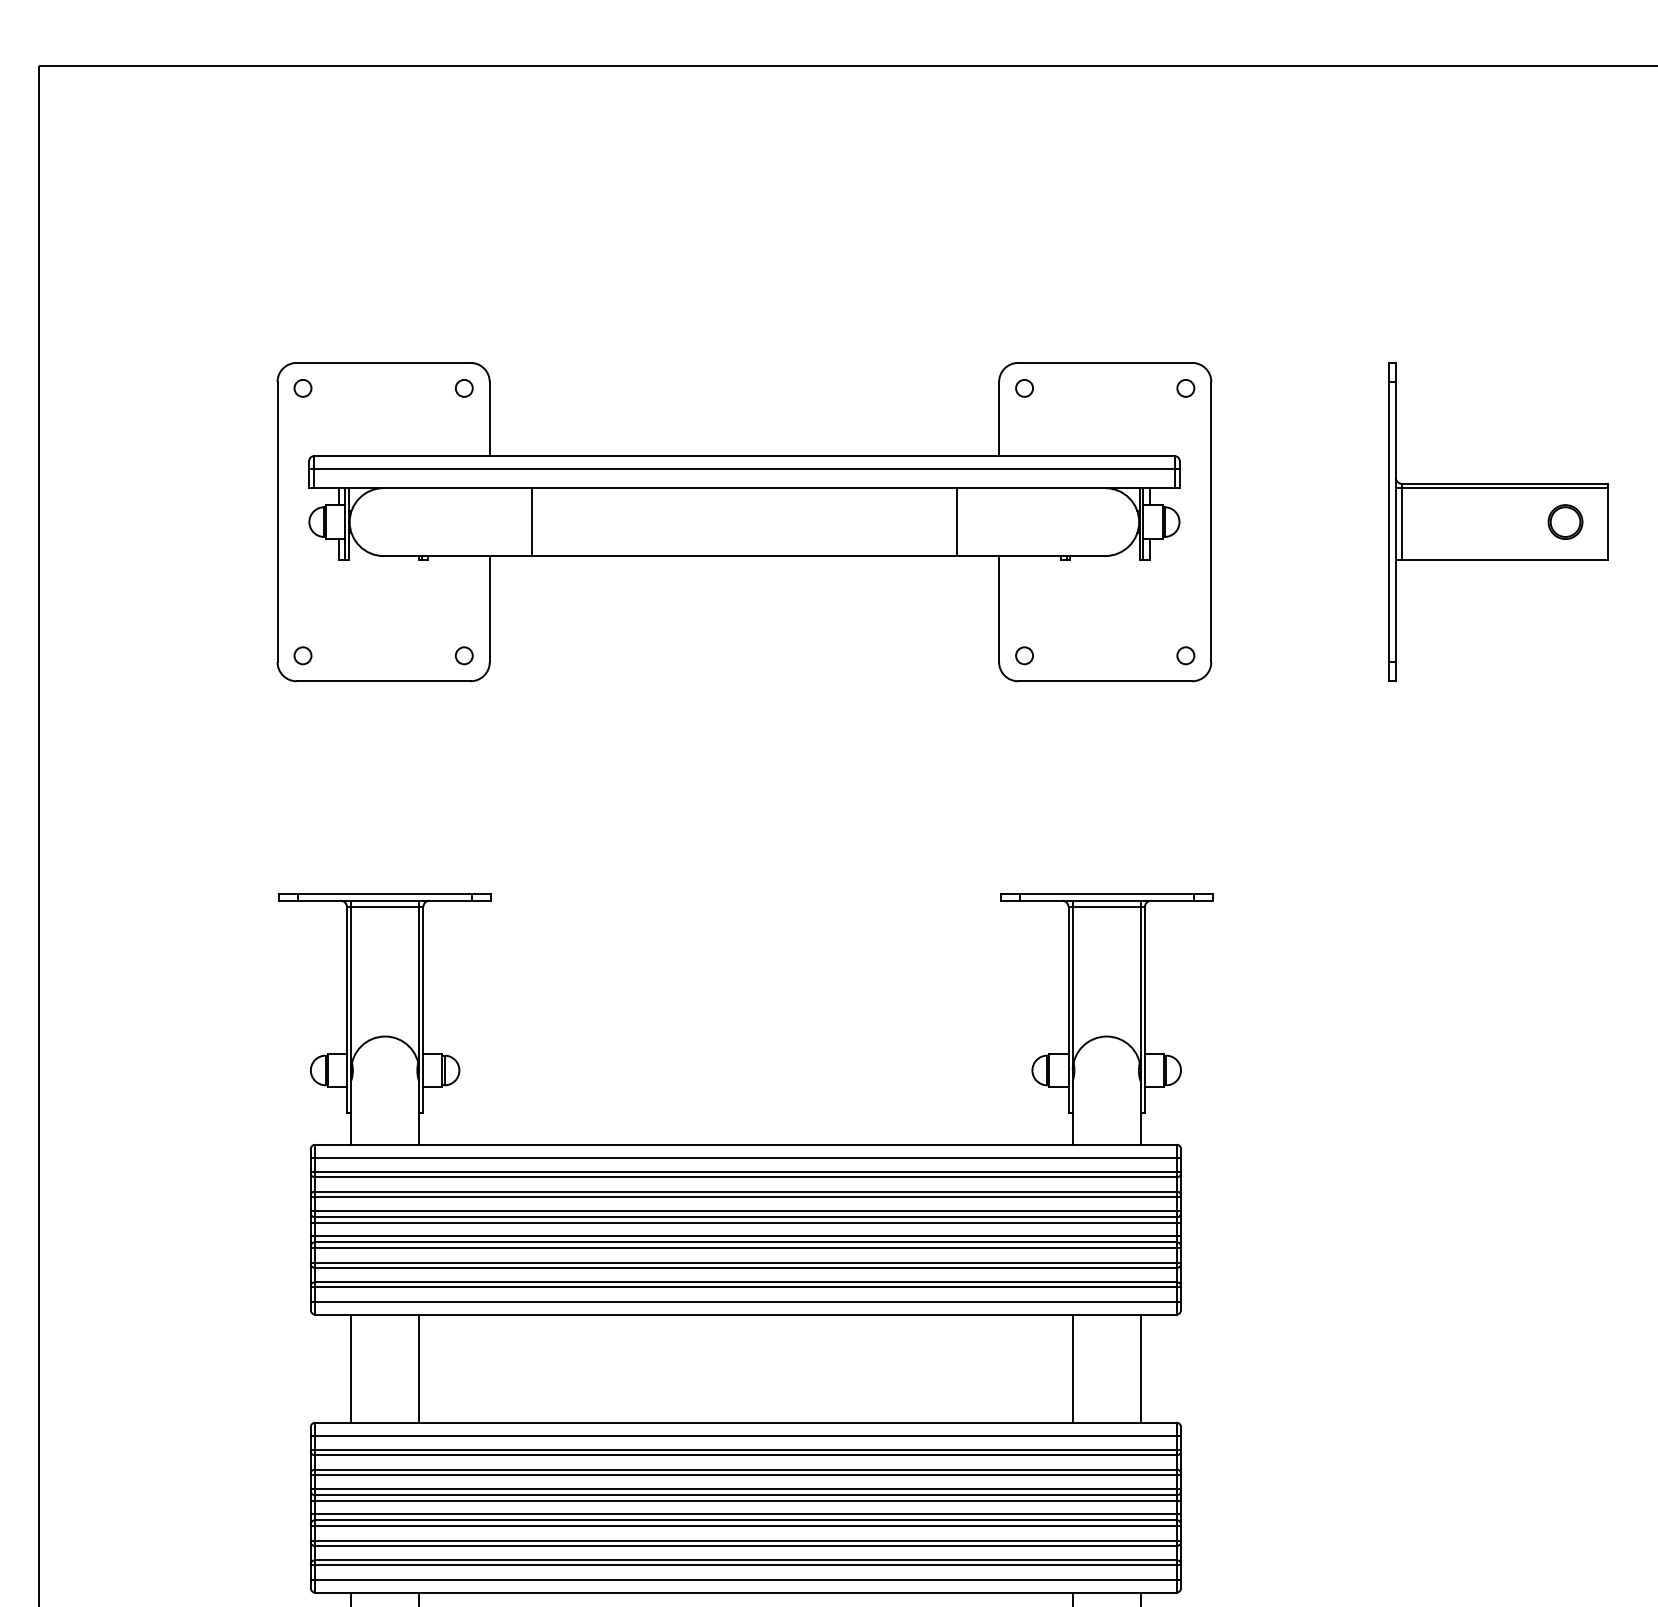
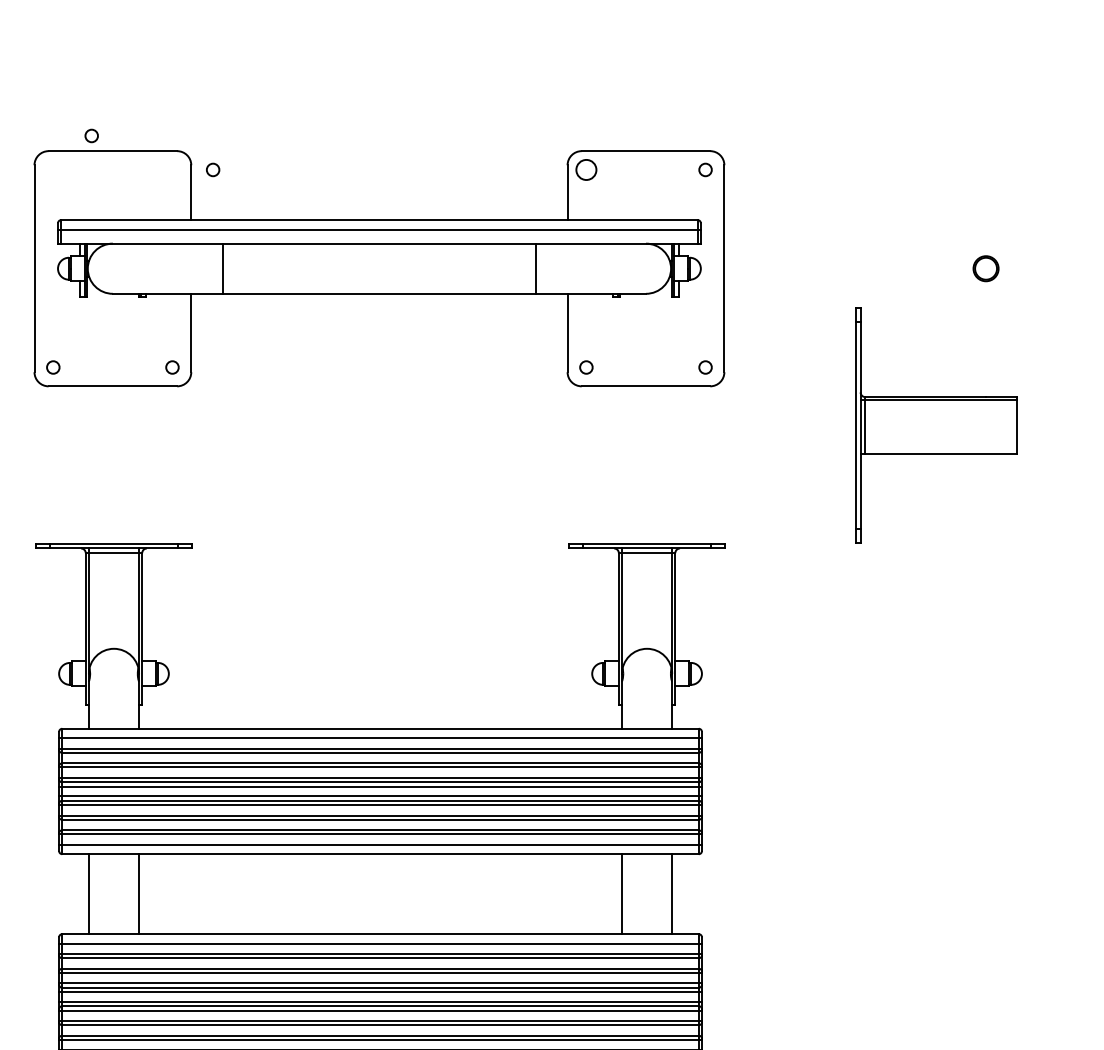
circle: (1024, 387) -> (586, 169), size x1.6
circle: (302, 388) -> (91, 136), moved
circle: (463, 388) -> (212, 170), moved
part: (1498, 521) -> (936, 424), moved

